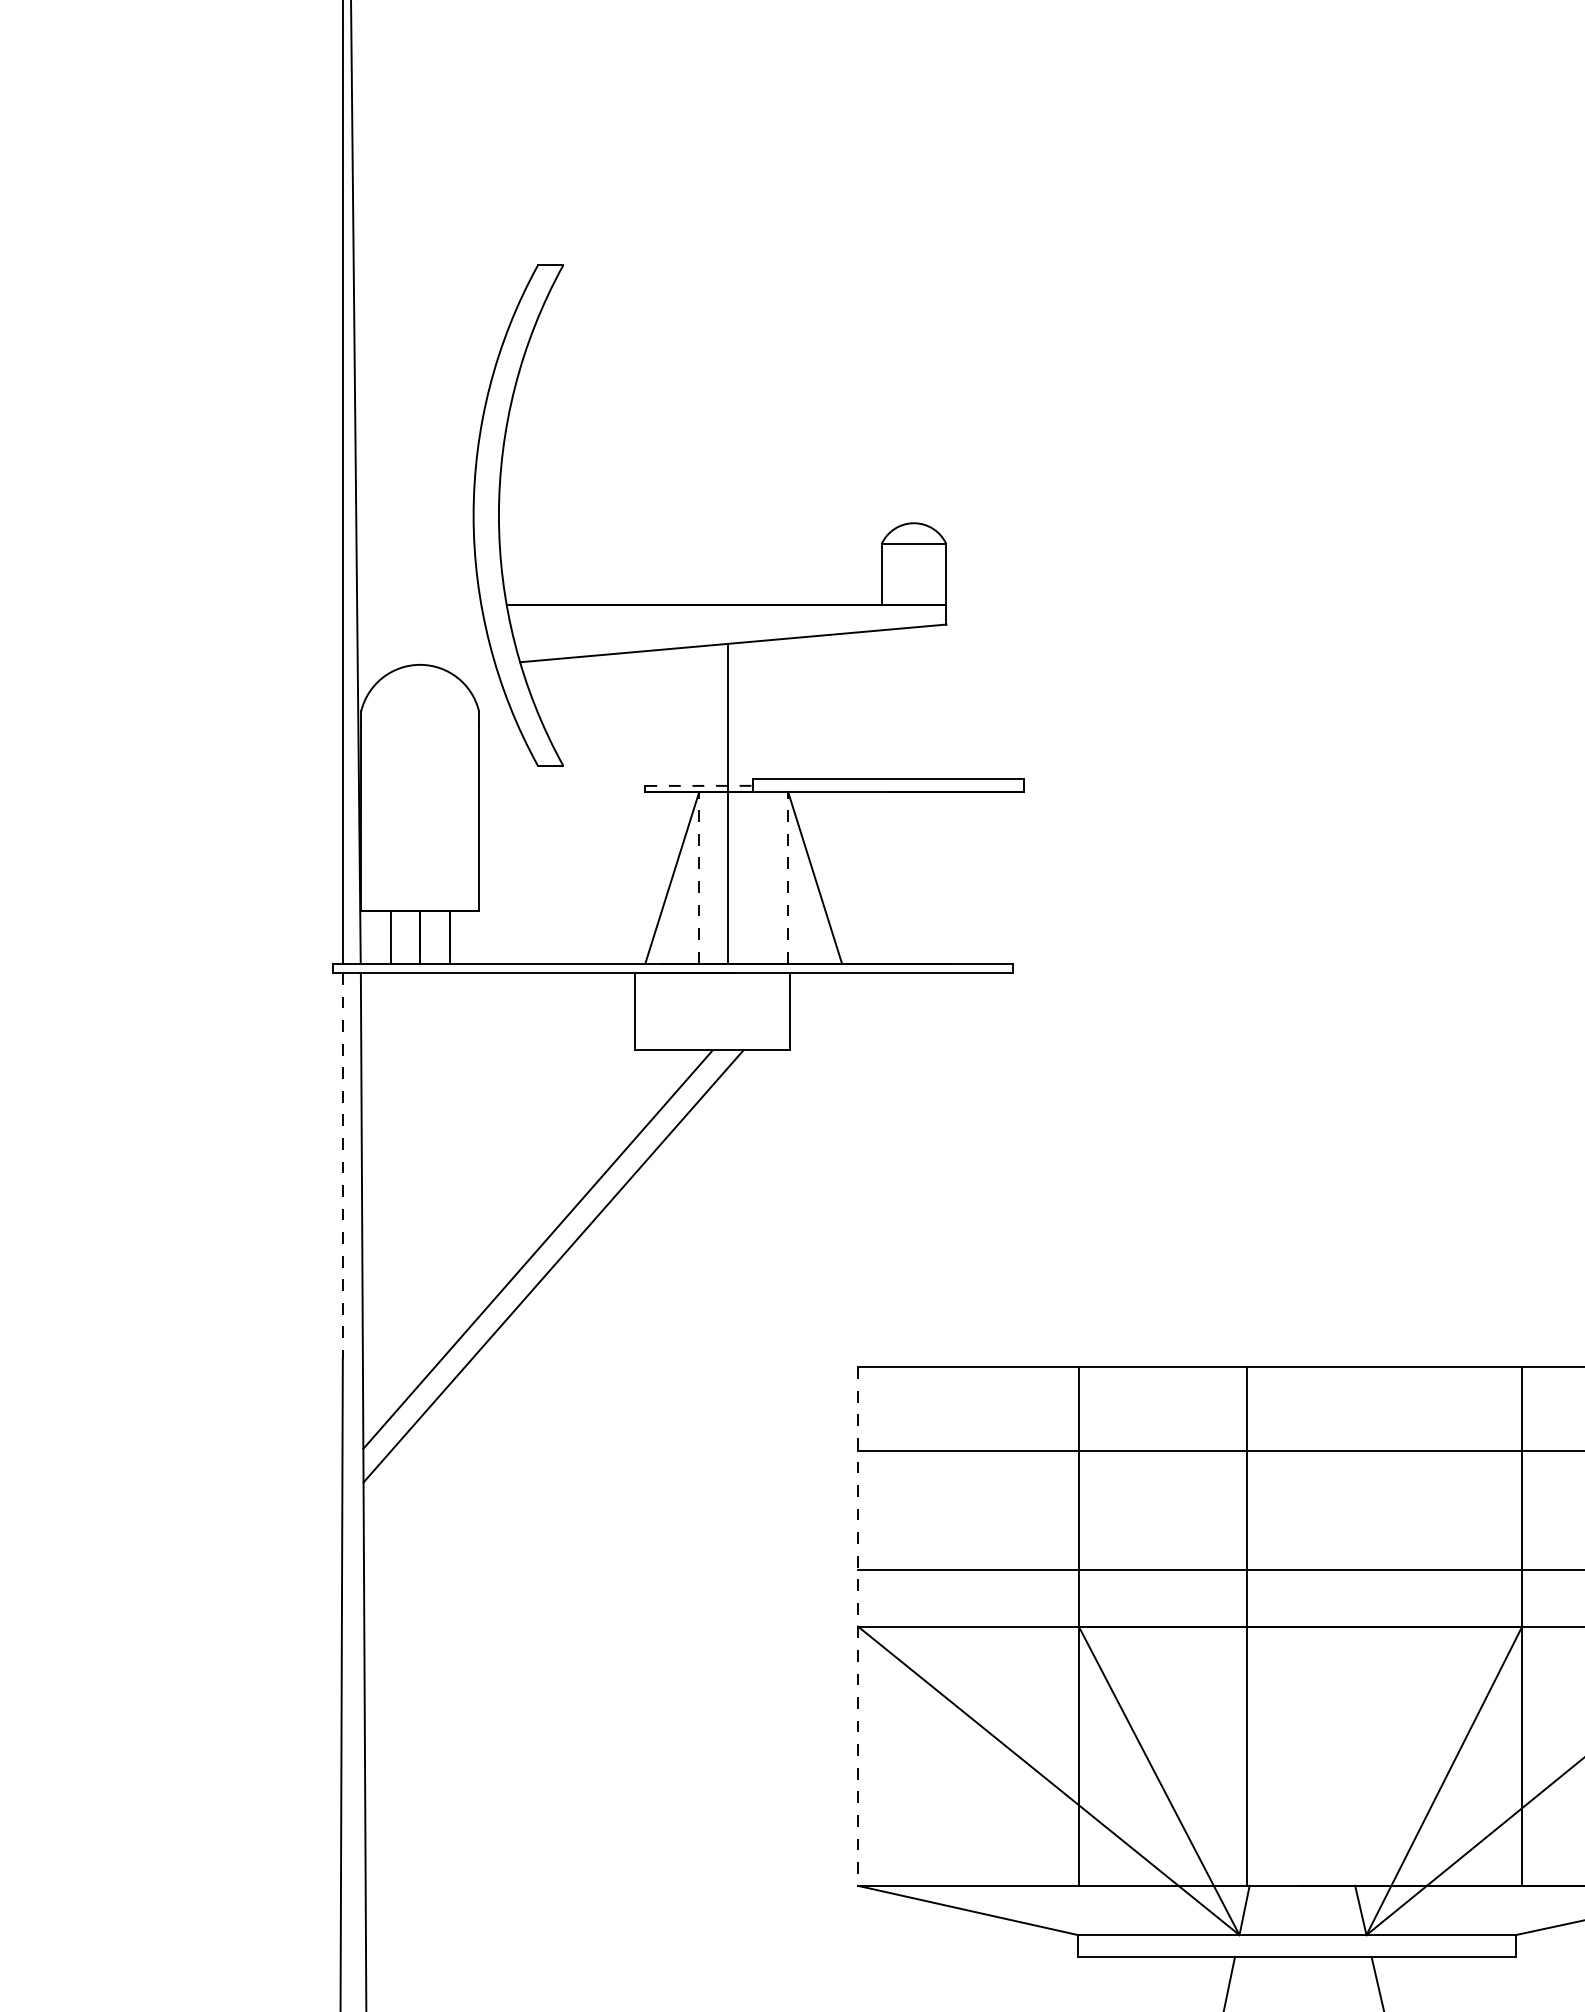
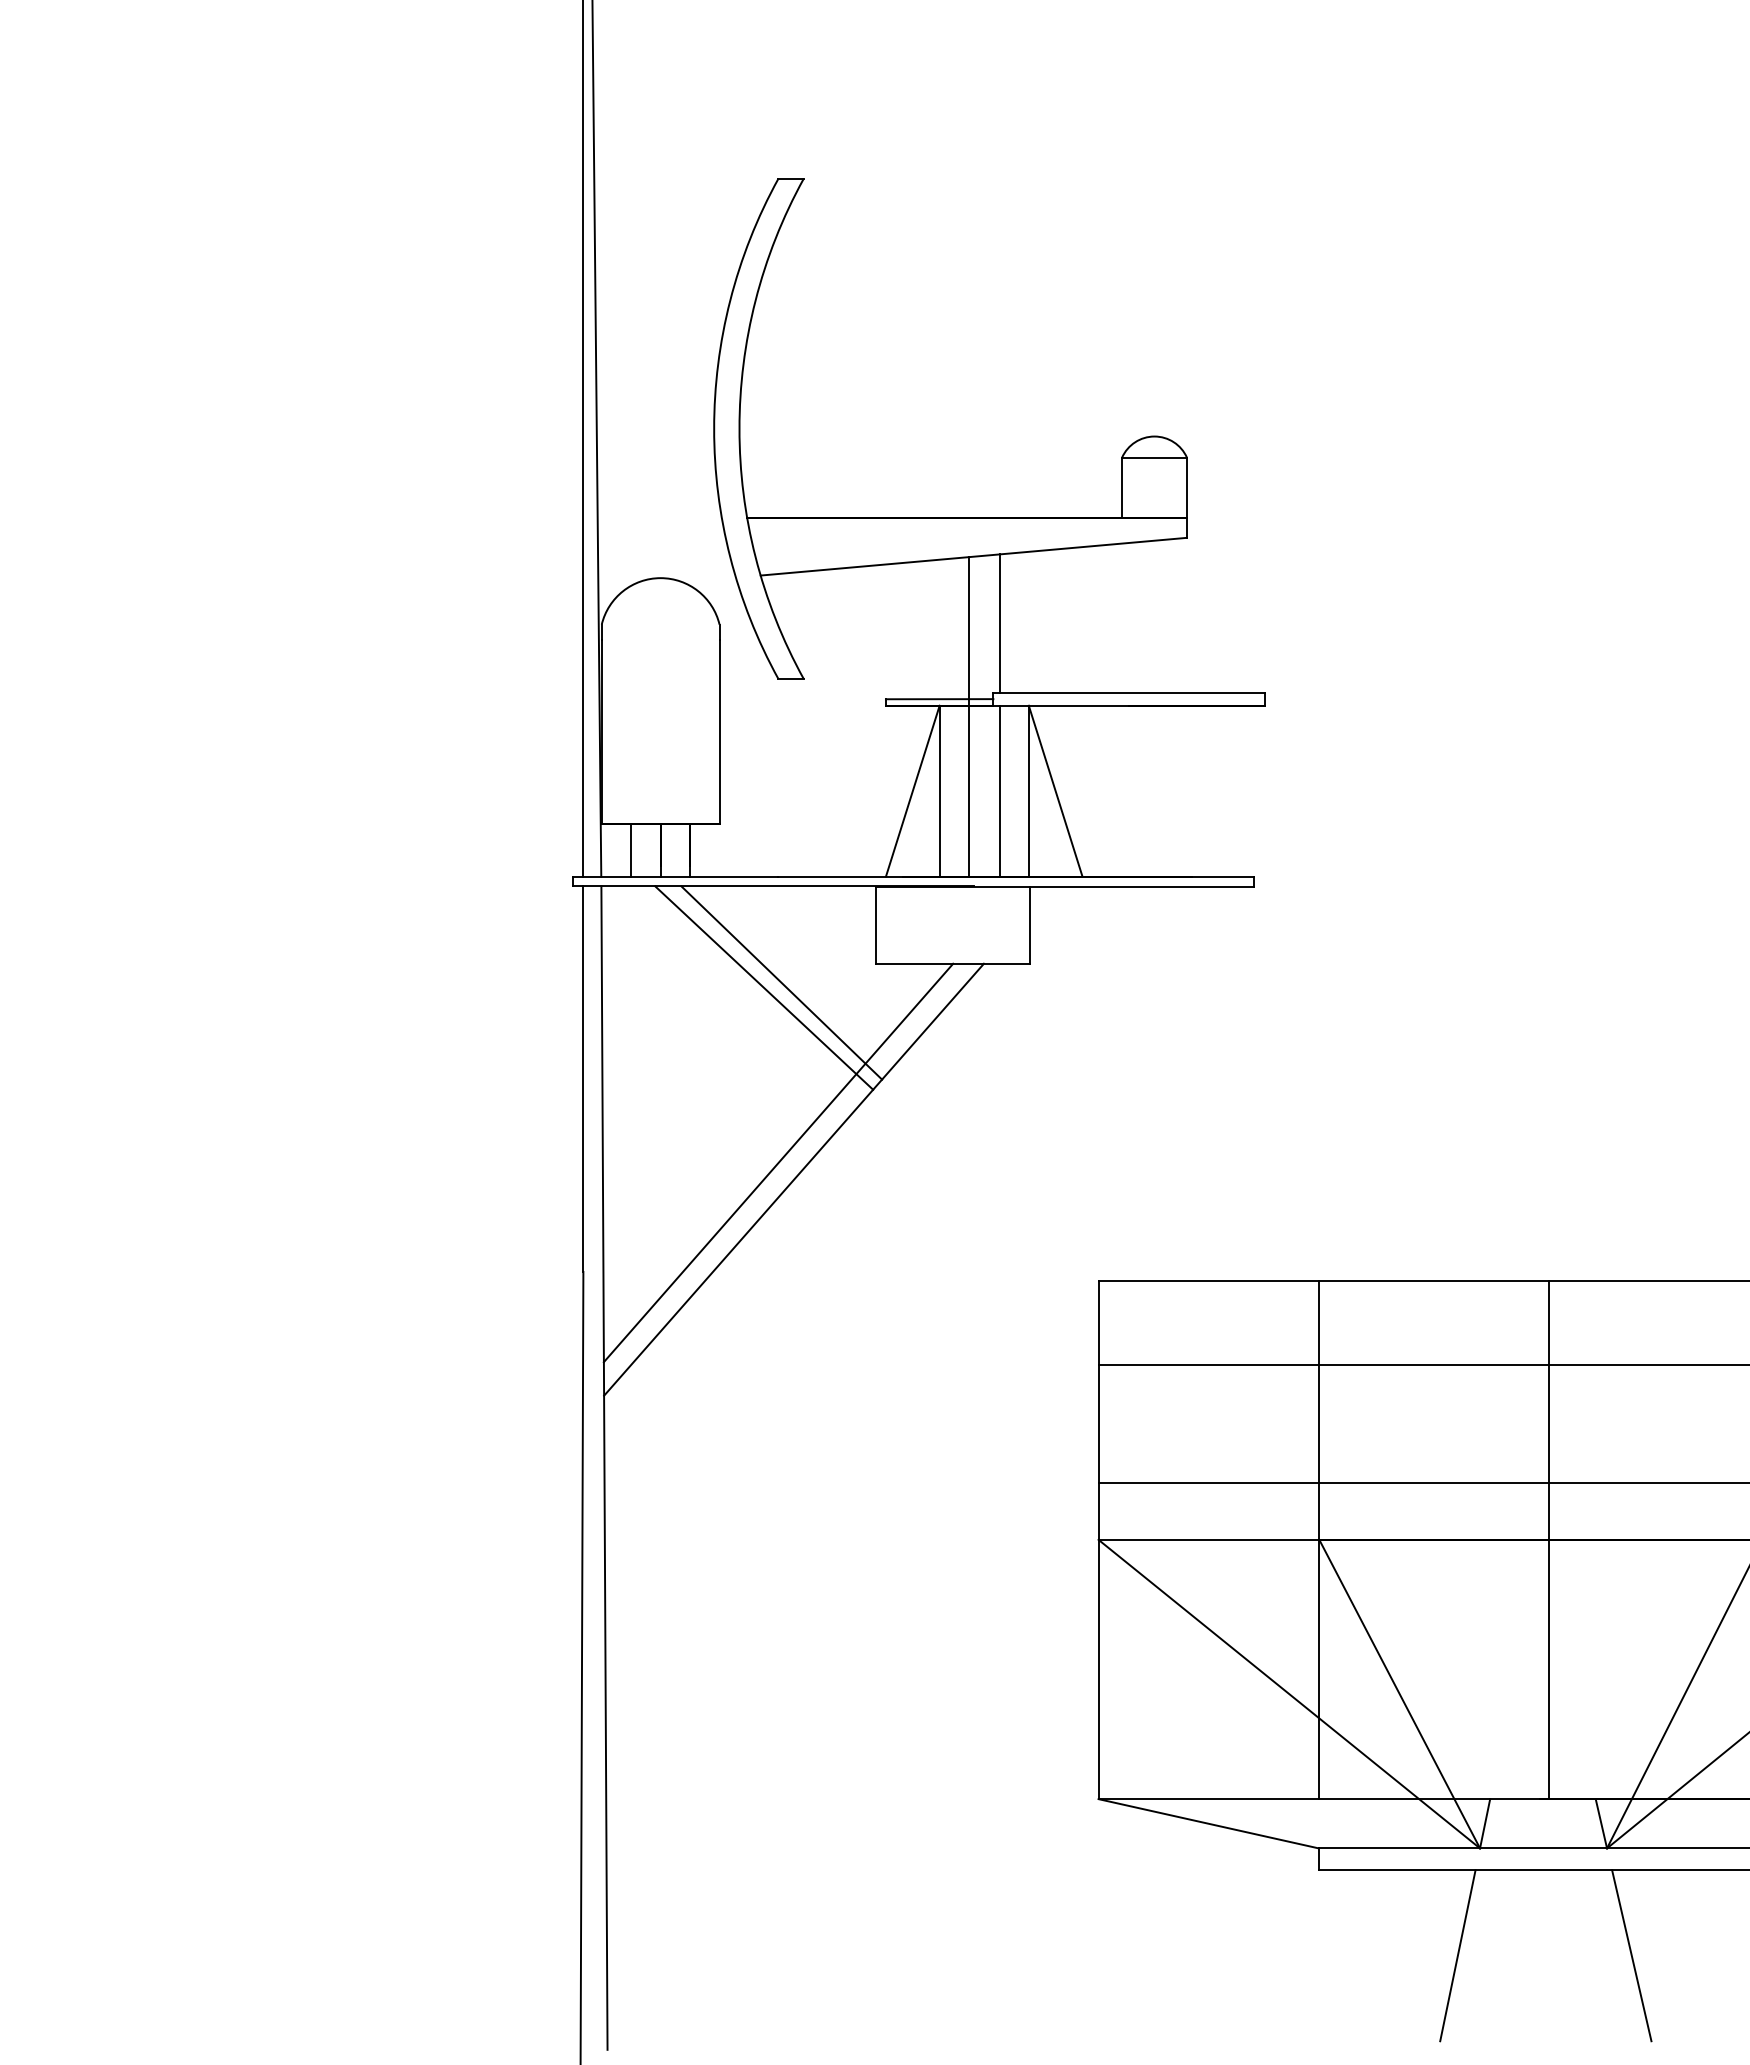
line: (758, 710) -> (999, 623), added
line: (698, 786) -> (939, 699), dashed -> solid
line: (758, 877) -> (999, 790), added
line: (698, 878) -> (939, 791), dashed -> solid
line: (787, 878) -> (1028, 791), dashed -> solid
line: (540, 1069) -> (781, 982), added
line: (523, 1074) -> (764, 987), added
line: (342, 1166) -> (583, 1079), dashed -> solid
line: (1246, 1626) -> (1548, 1539), moved
line: (857, 1627) -> (1098, 1540), dashed -> solid

